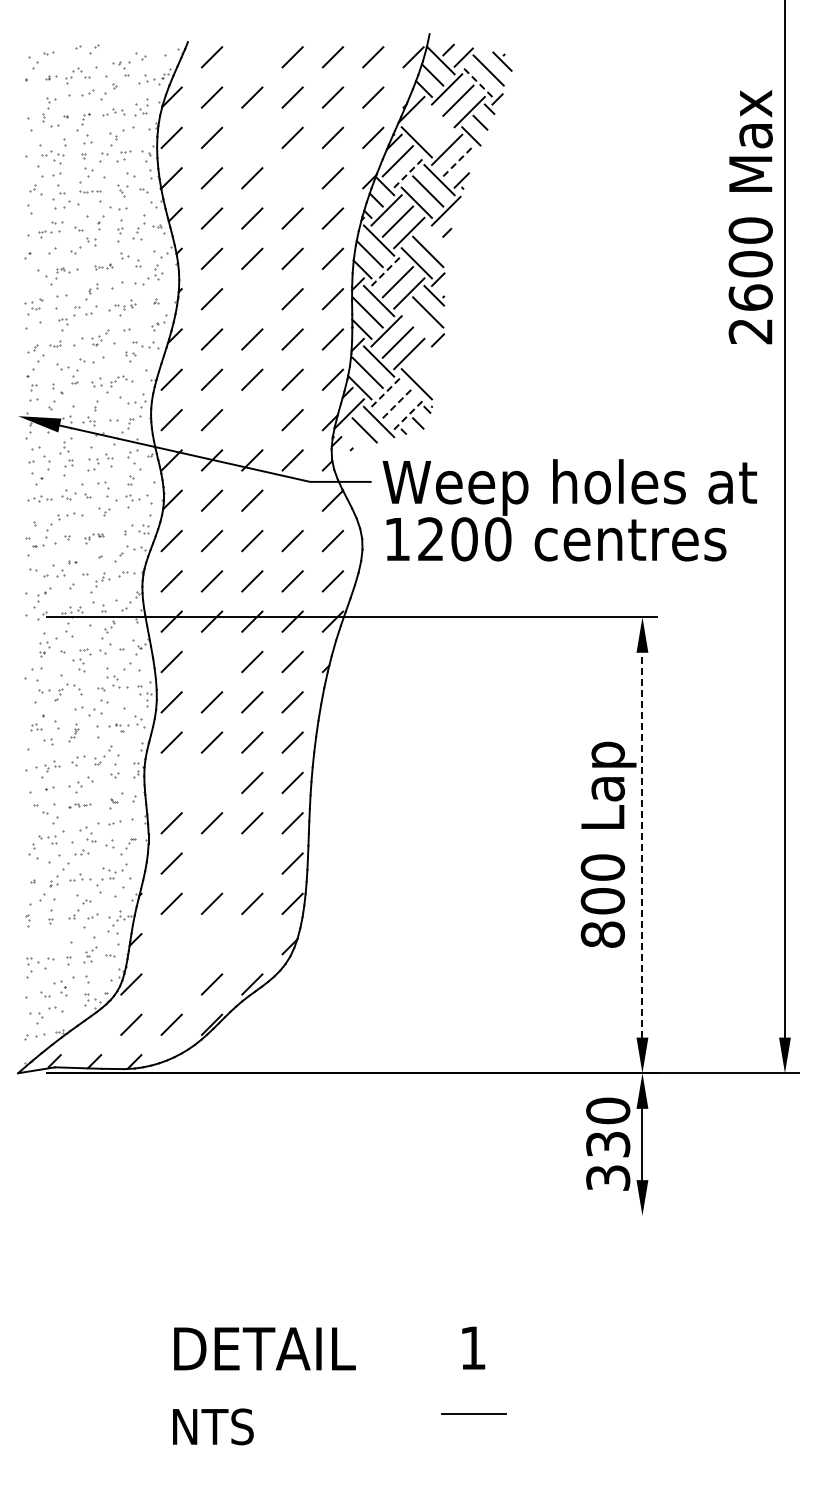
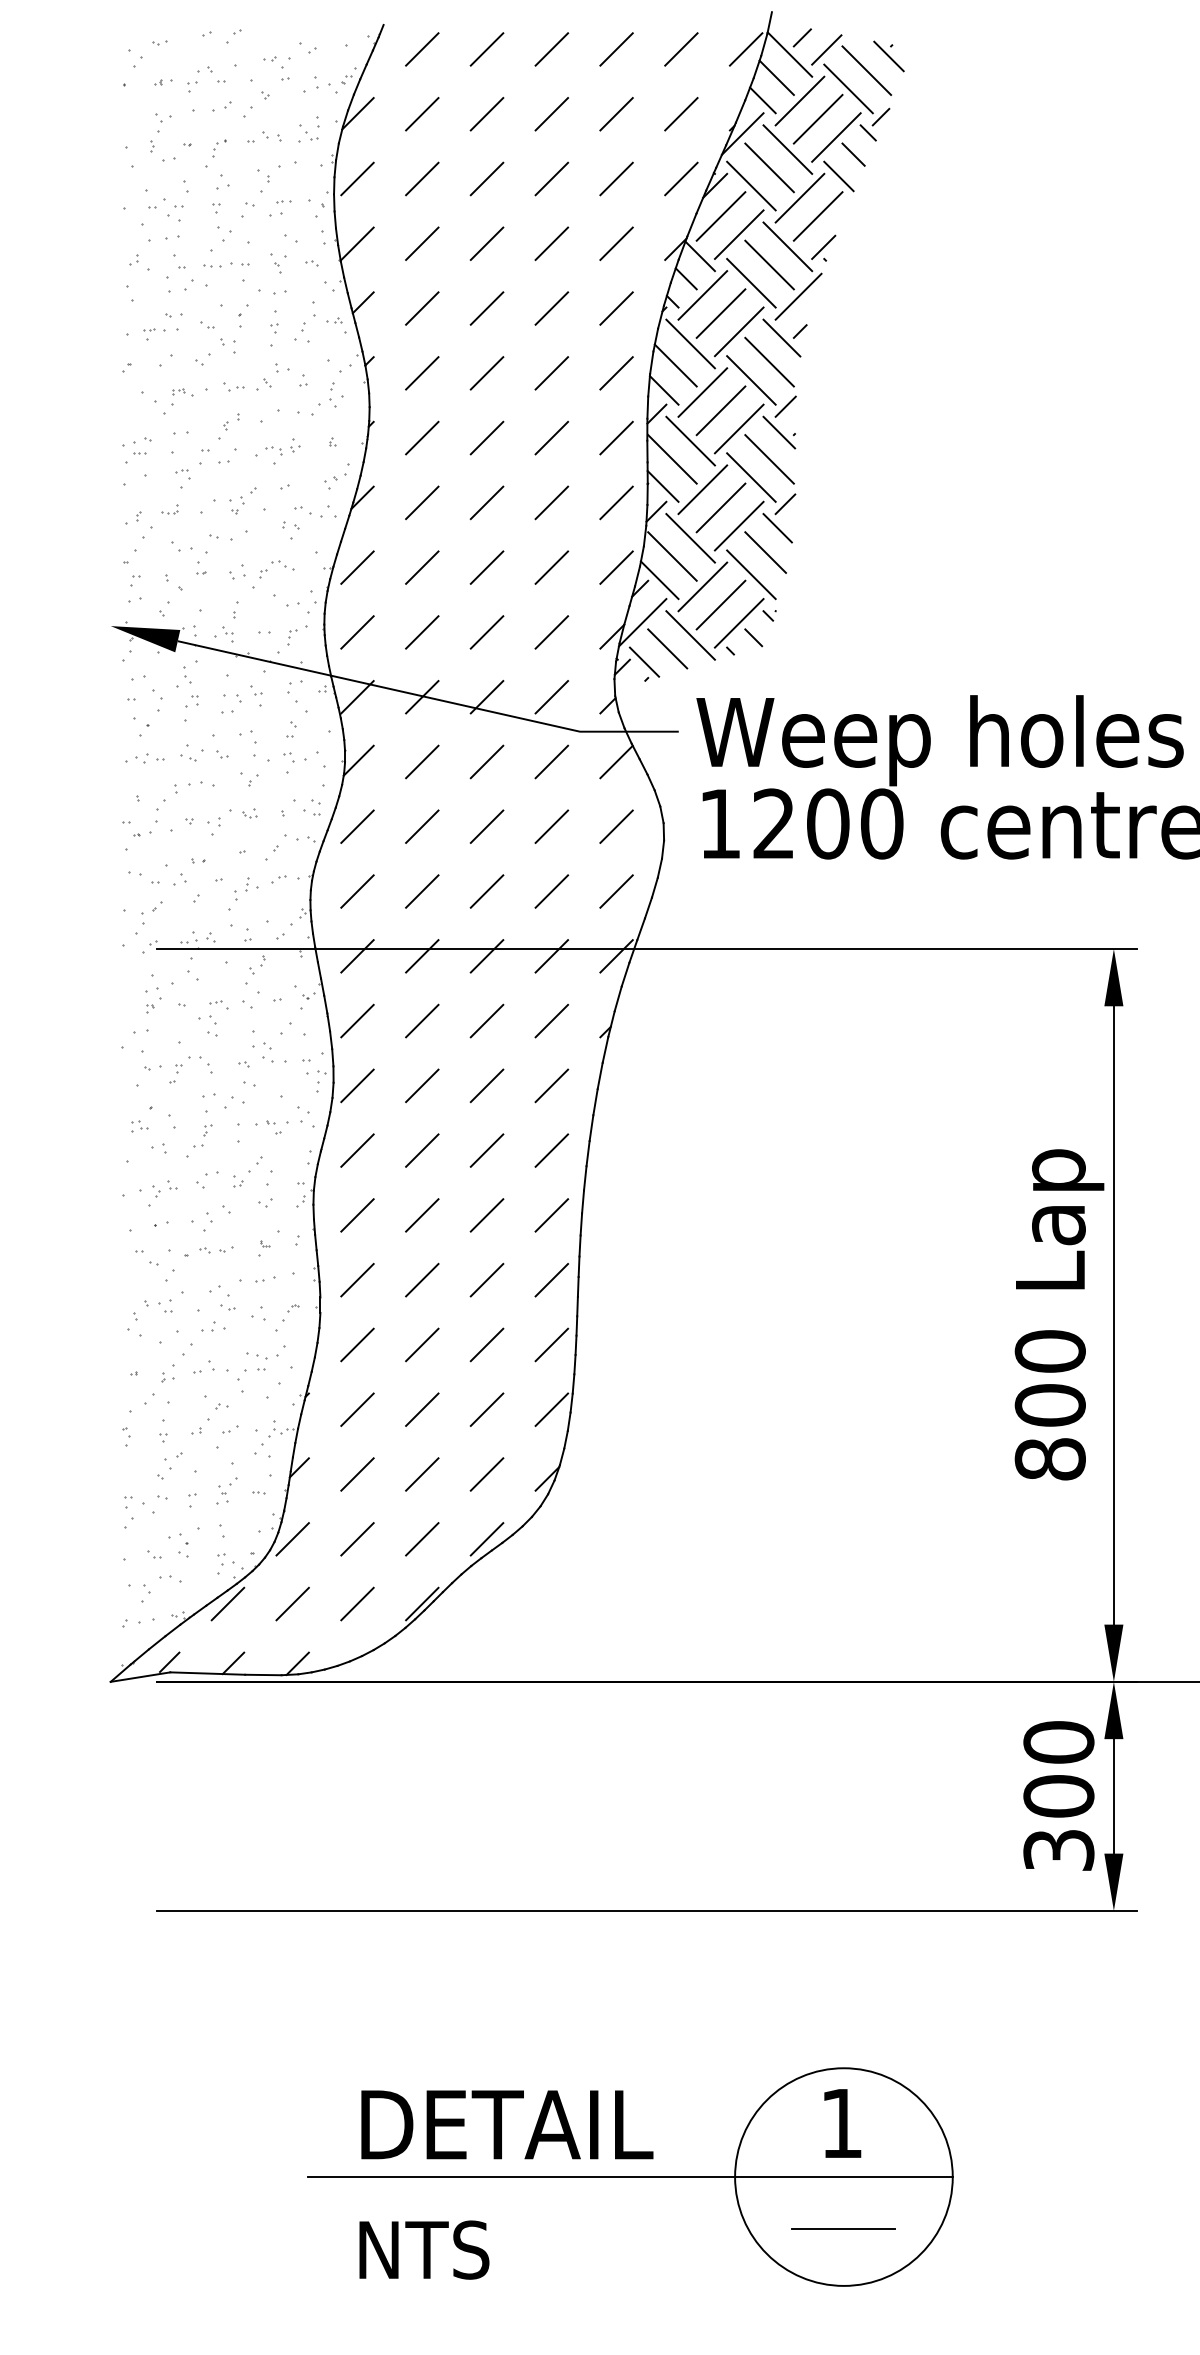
line: (252, 57) -> (487, 49), added
line: (476, 81) -> (847, 88), dashed -> solid
line: (439, 119) -> (787, 149), added
line: (428, 130) -> (770, 167), added
line: (252, 137) -> (487, 178), added
line: (458, 160) -> (818, 215), dashed -> solid
line: (409, 172) -> (739, 234), dashed -> solid
line: (292, 178) -> (551, 244), added
part: (90, 191) -> (227, 265), size x1.43
line: (435, 236) -> (781, 337), added
part: (103, 266) -> (247, 385), size x1.67
line: (386, 270) -> (702, 392), dashed -> solid
line: (252, 299) -> (487, 438), added
line: (416, 323) -> (750, 477), added
line: (433, 355) -> (778, 528), added
line: (425, 370) -> (765, 552), added
line: (386, 391) -> (702, 586), dashed -> solid
line: (398, 402) -> (721, 604), dashed -> solid
line: (409, 414) -> (739, 623), dashed -> solid
line: (252, 420) -> (487, 633), added
line: (350, 438) -> (644, 661), added
line: (292, 500) -> (551, 761), added
part: (93, 538) -> (231, 822), size x1.67
line: (211, 661) -> (421, 1020), added
part: (73, 732) -> (199, 1134), size x1.67
line: (171, 782) -> (357, 1214), added
line: (211, 782) -> (421, 1214), added
part: (79, 805) -> (209, 1251), size x1.43
line: (642, 844) -> (1113, 1314), dashed -> solid
line: (211, 863) -> (421, 1344), added
line: (252, 863) -> (487, 1344), added
part: (55, 938) -> (170, 1465), added
line: (171, 944) -> (357, 1474), added
line: (211, 944) -> (421, 1474), added
line: (252, 944) -> (487, 1474), added
line: (171, 984) -> (357, 1539), added
line: (91, 1024) -> (228, 1603), added
text: (608, 1144) -> (1059, 1796), 330 -> 300
line: (351, 1215) -> (646, 1910), added
part: (341, 1381) -> (630, 2177), added

